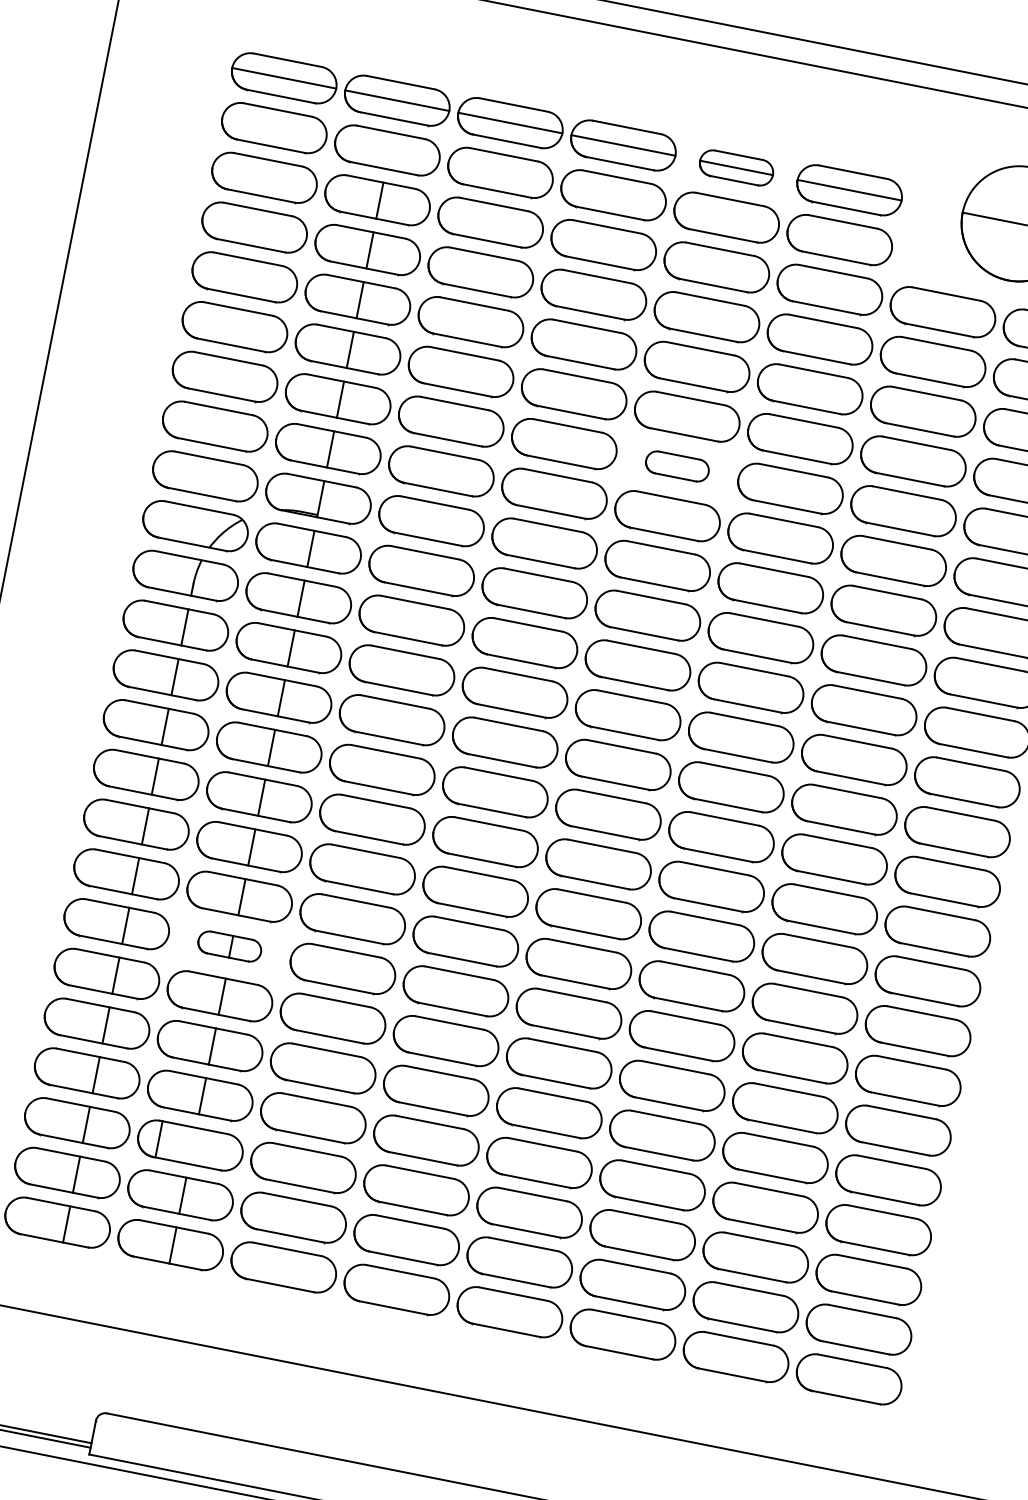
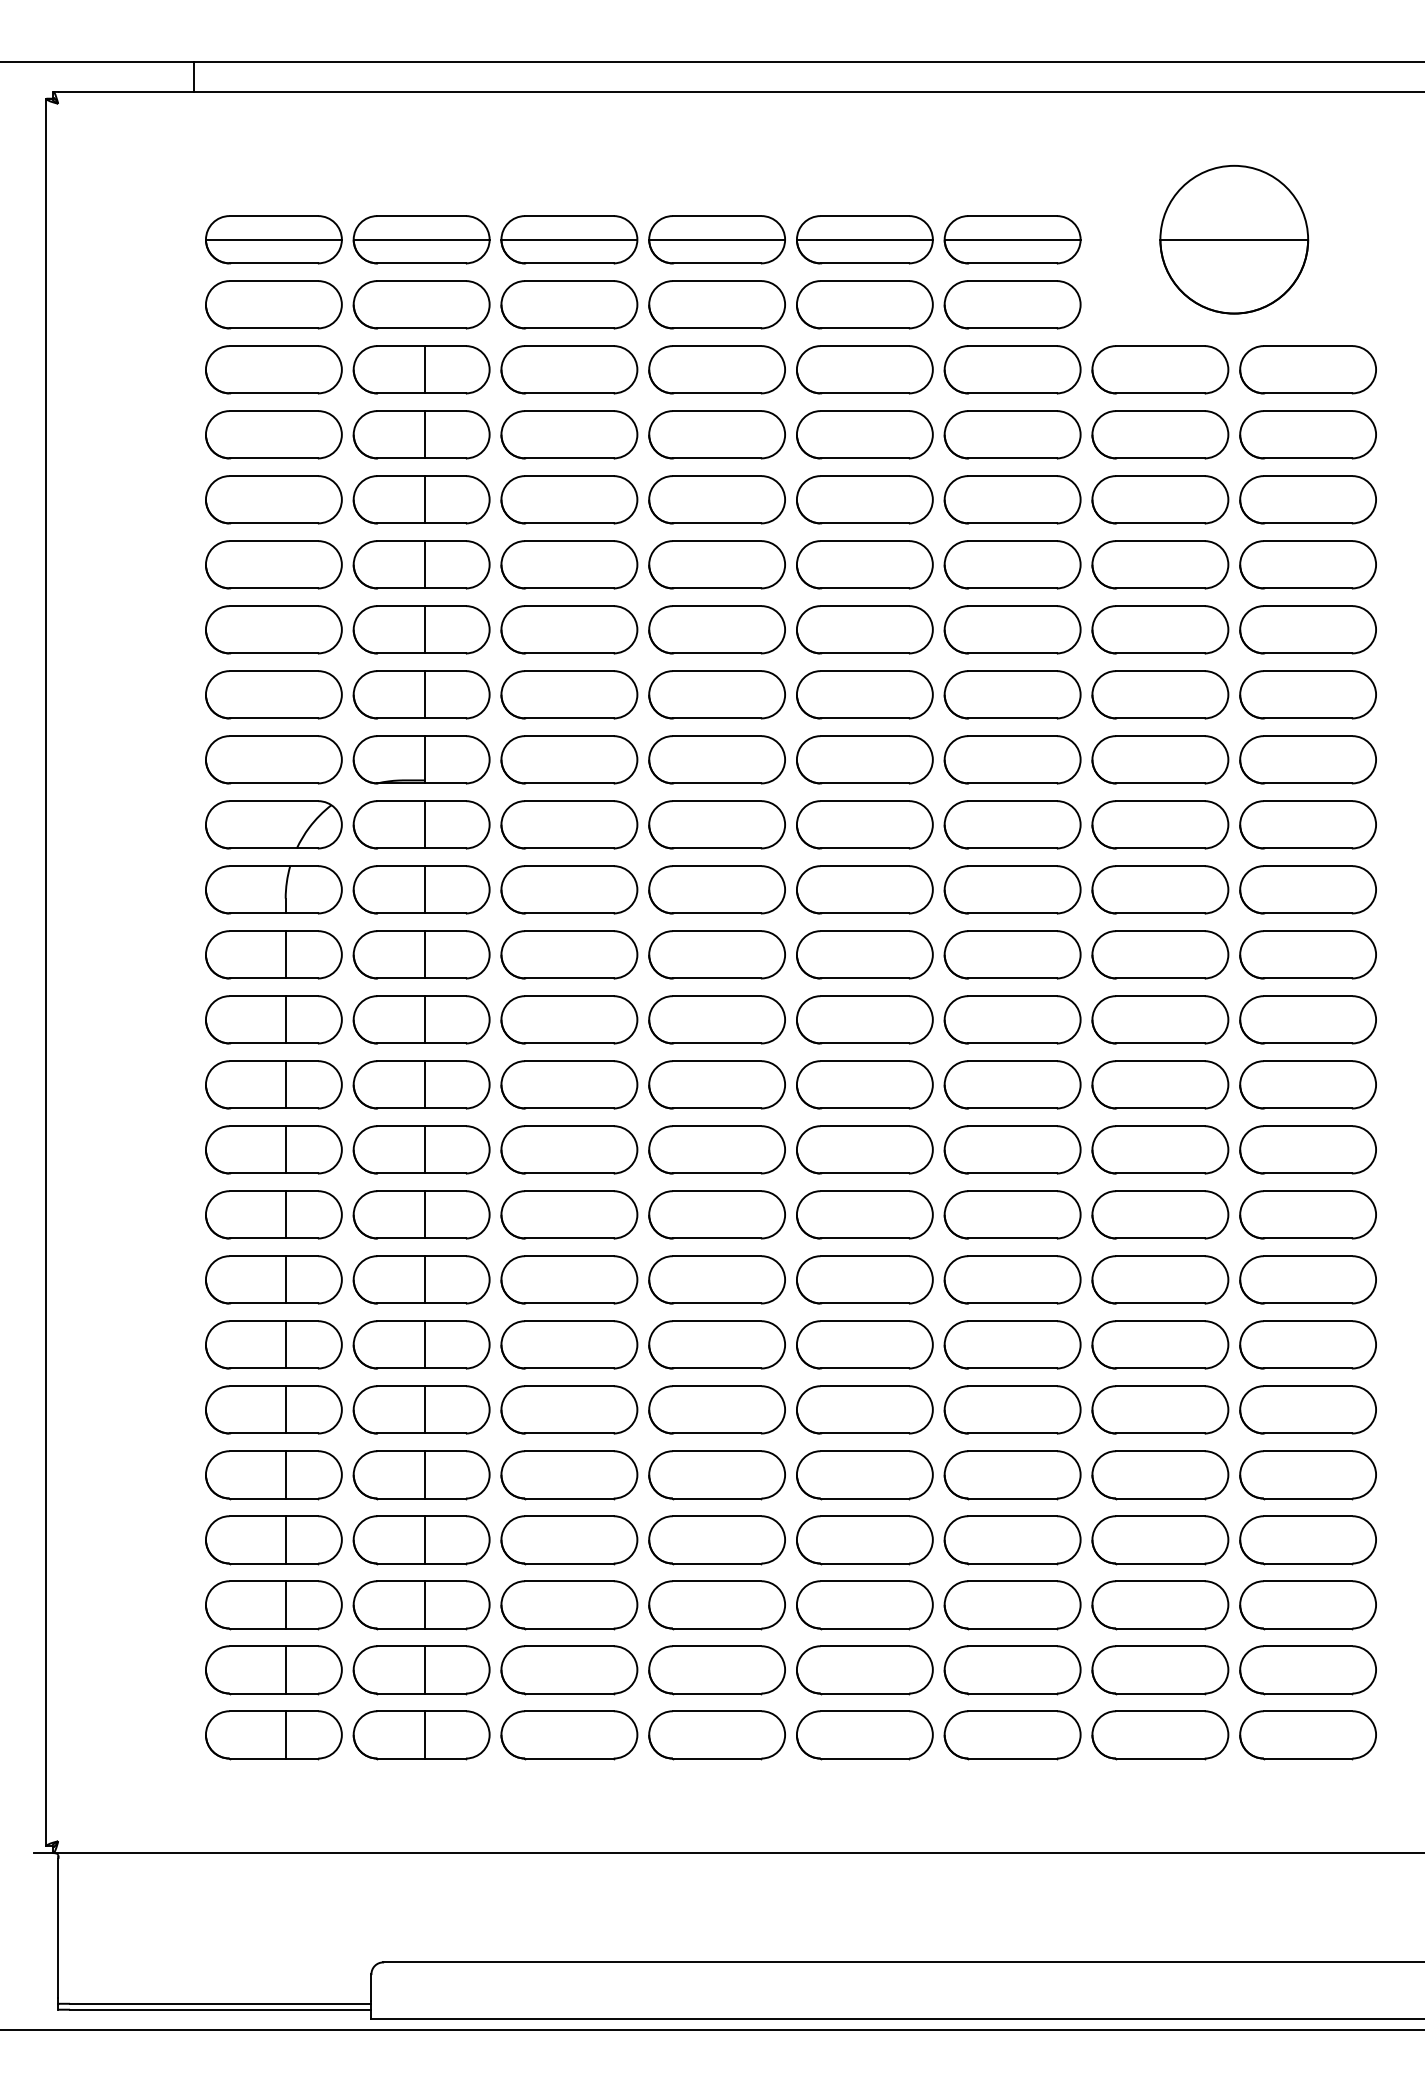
part: (736, 167) -> (864, 239), size x1.43
part: (677, 466) -> (864, 629), size x1.67
part: (229, 946) -> (421, 1344), size x1.67
line: (158, 1139) -> (424, 1604), moved

